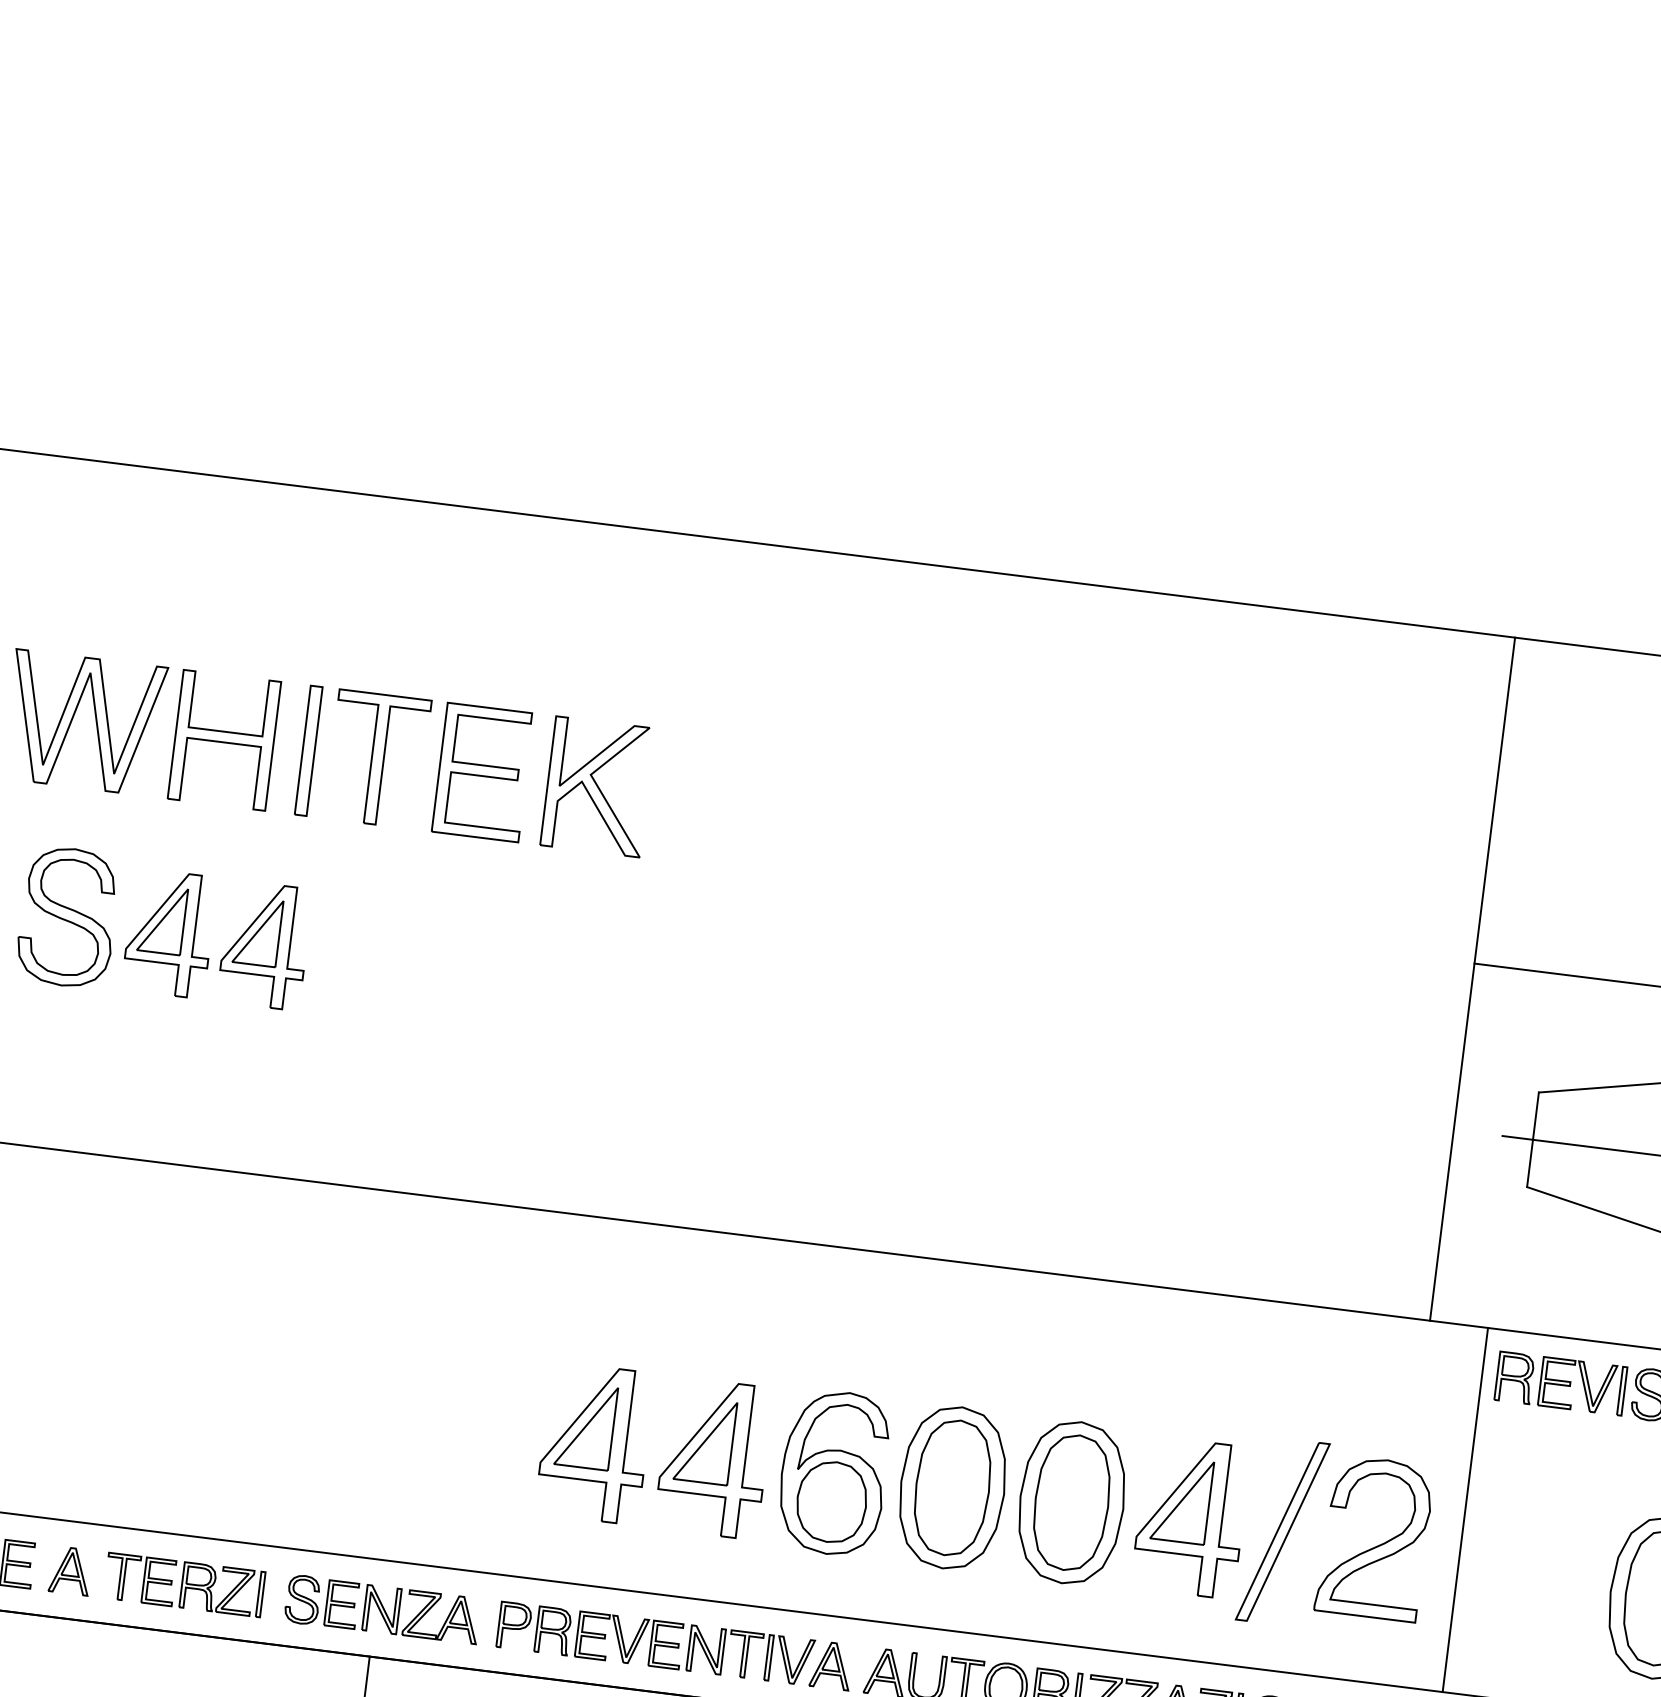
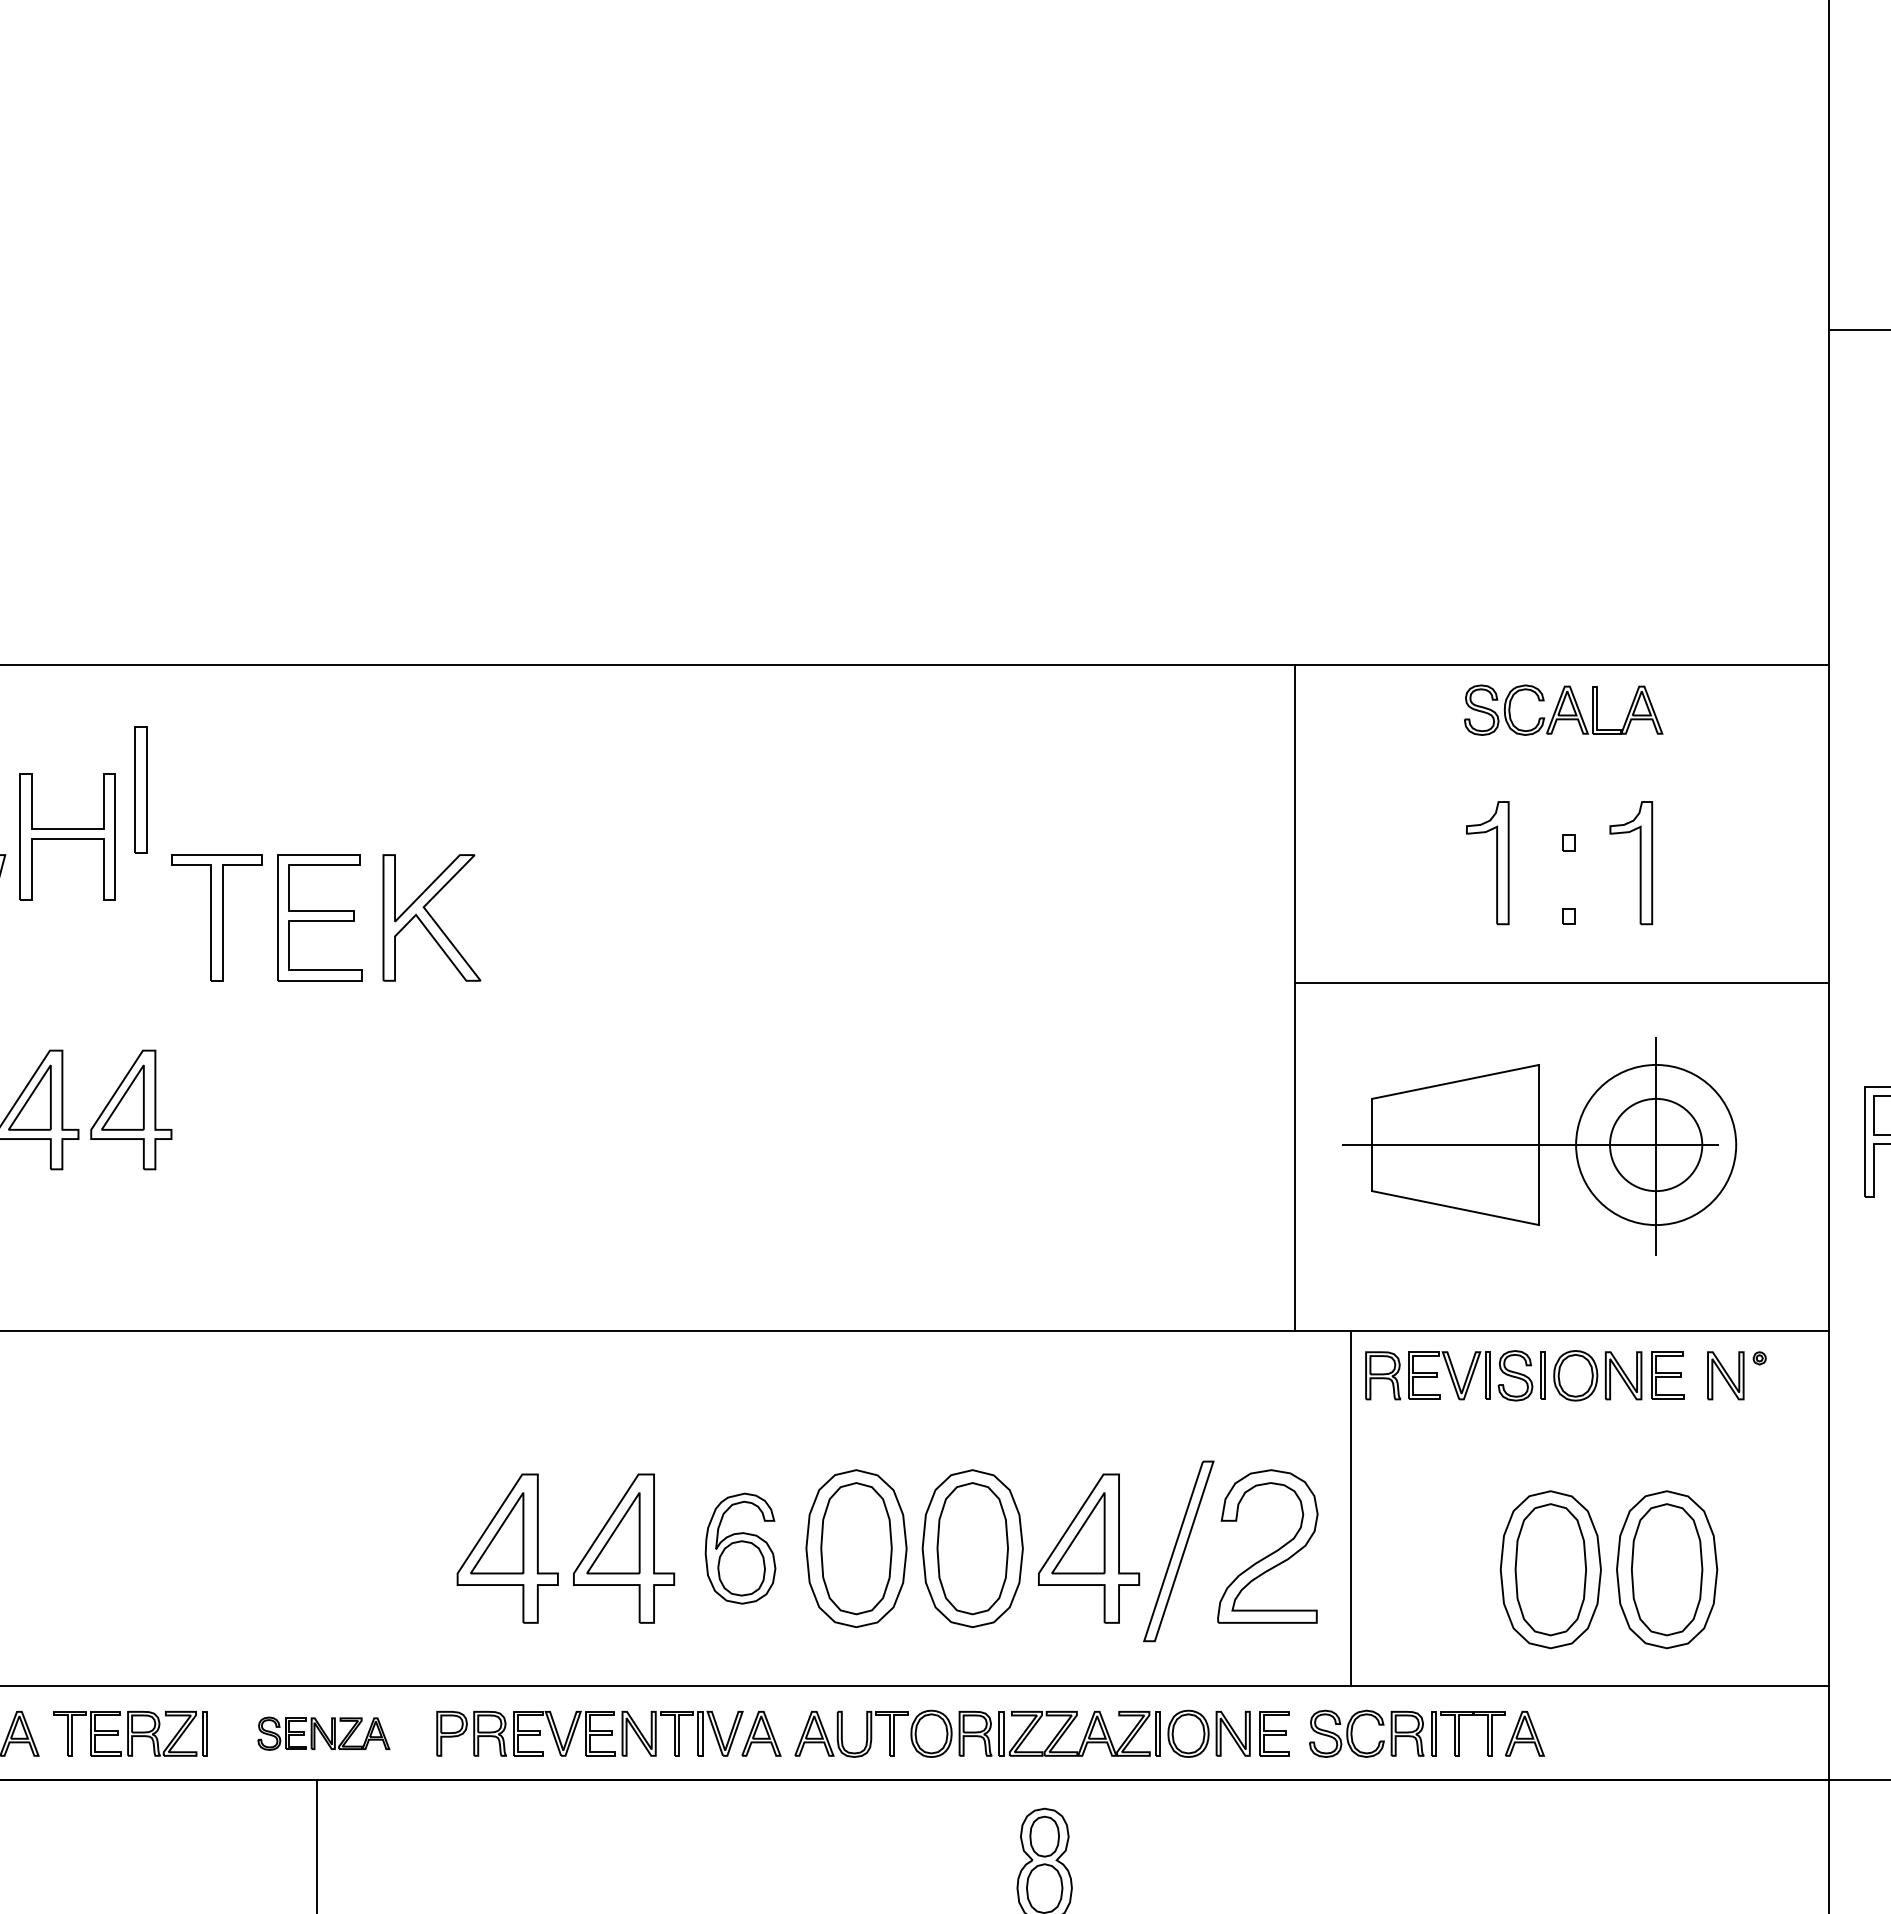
part: (224, 739) -> (67, 836), moved
part: (308, 750) -> (140, 789), moved
part: (833, 1472) -> (740, 1548), size x0.7
part: (382, 1609) -> (323, 1733), size x0.7

